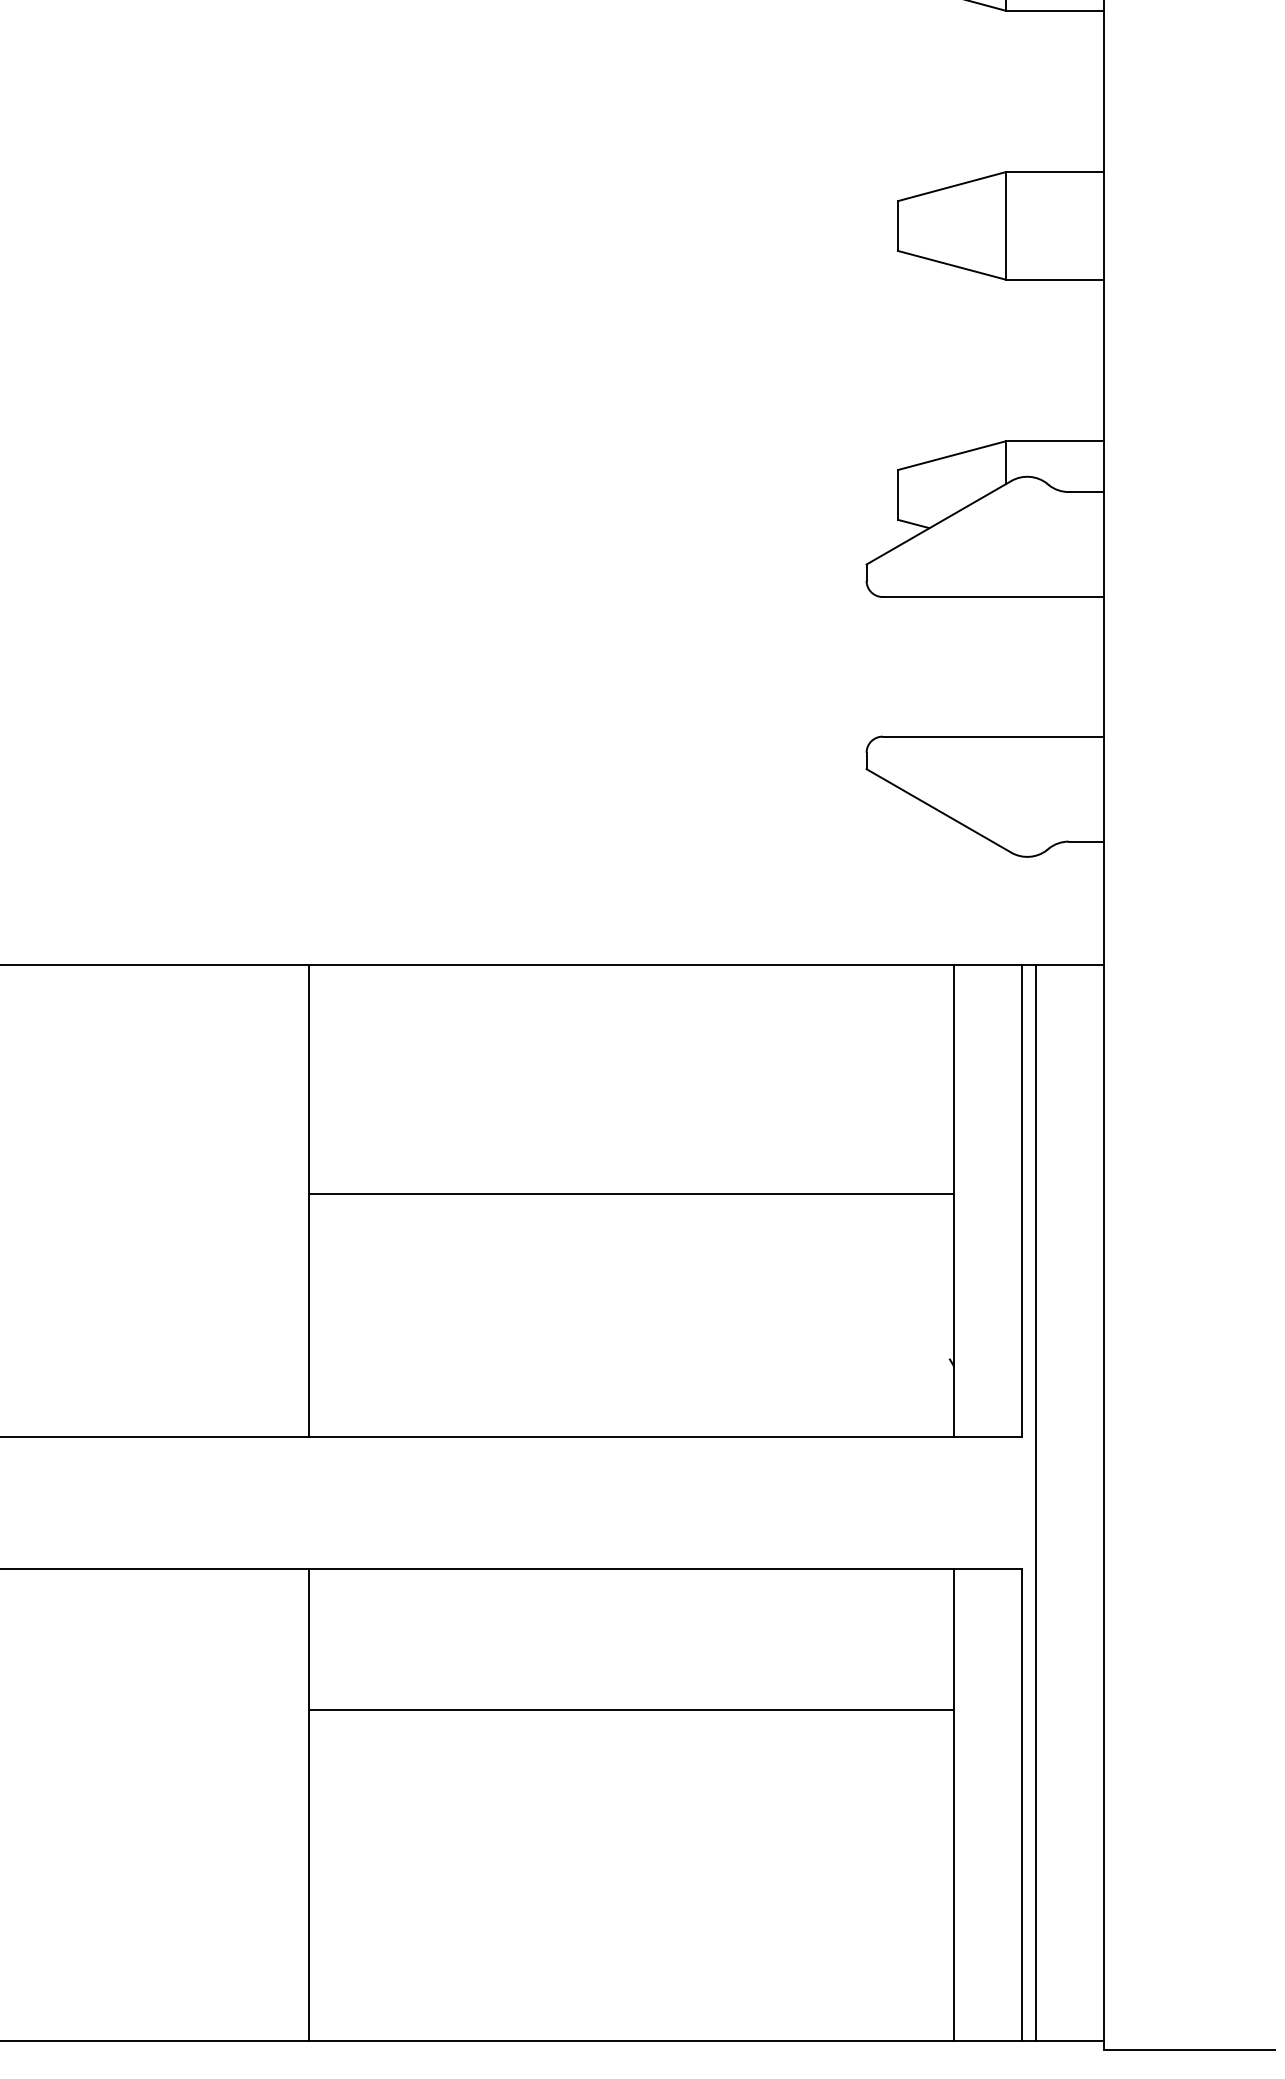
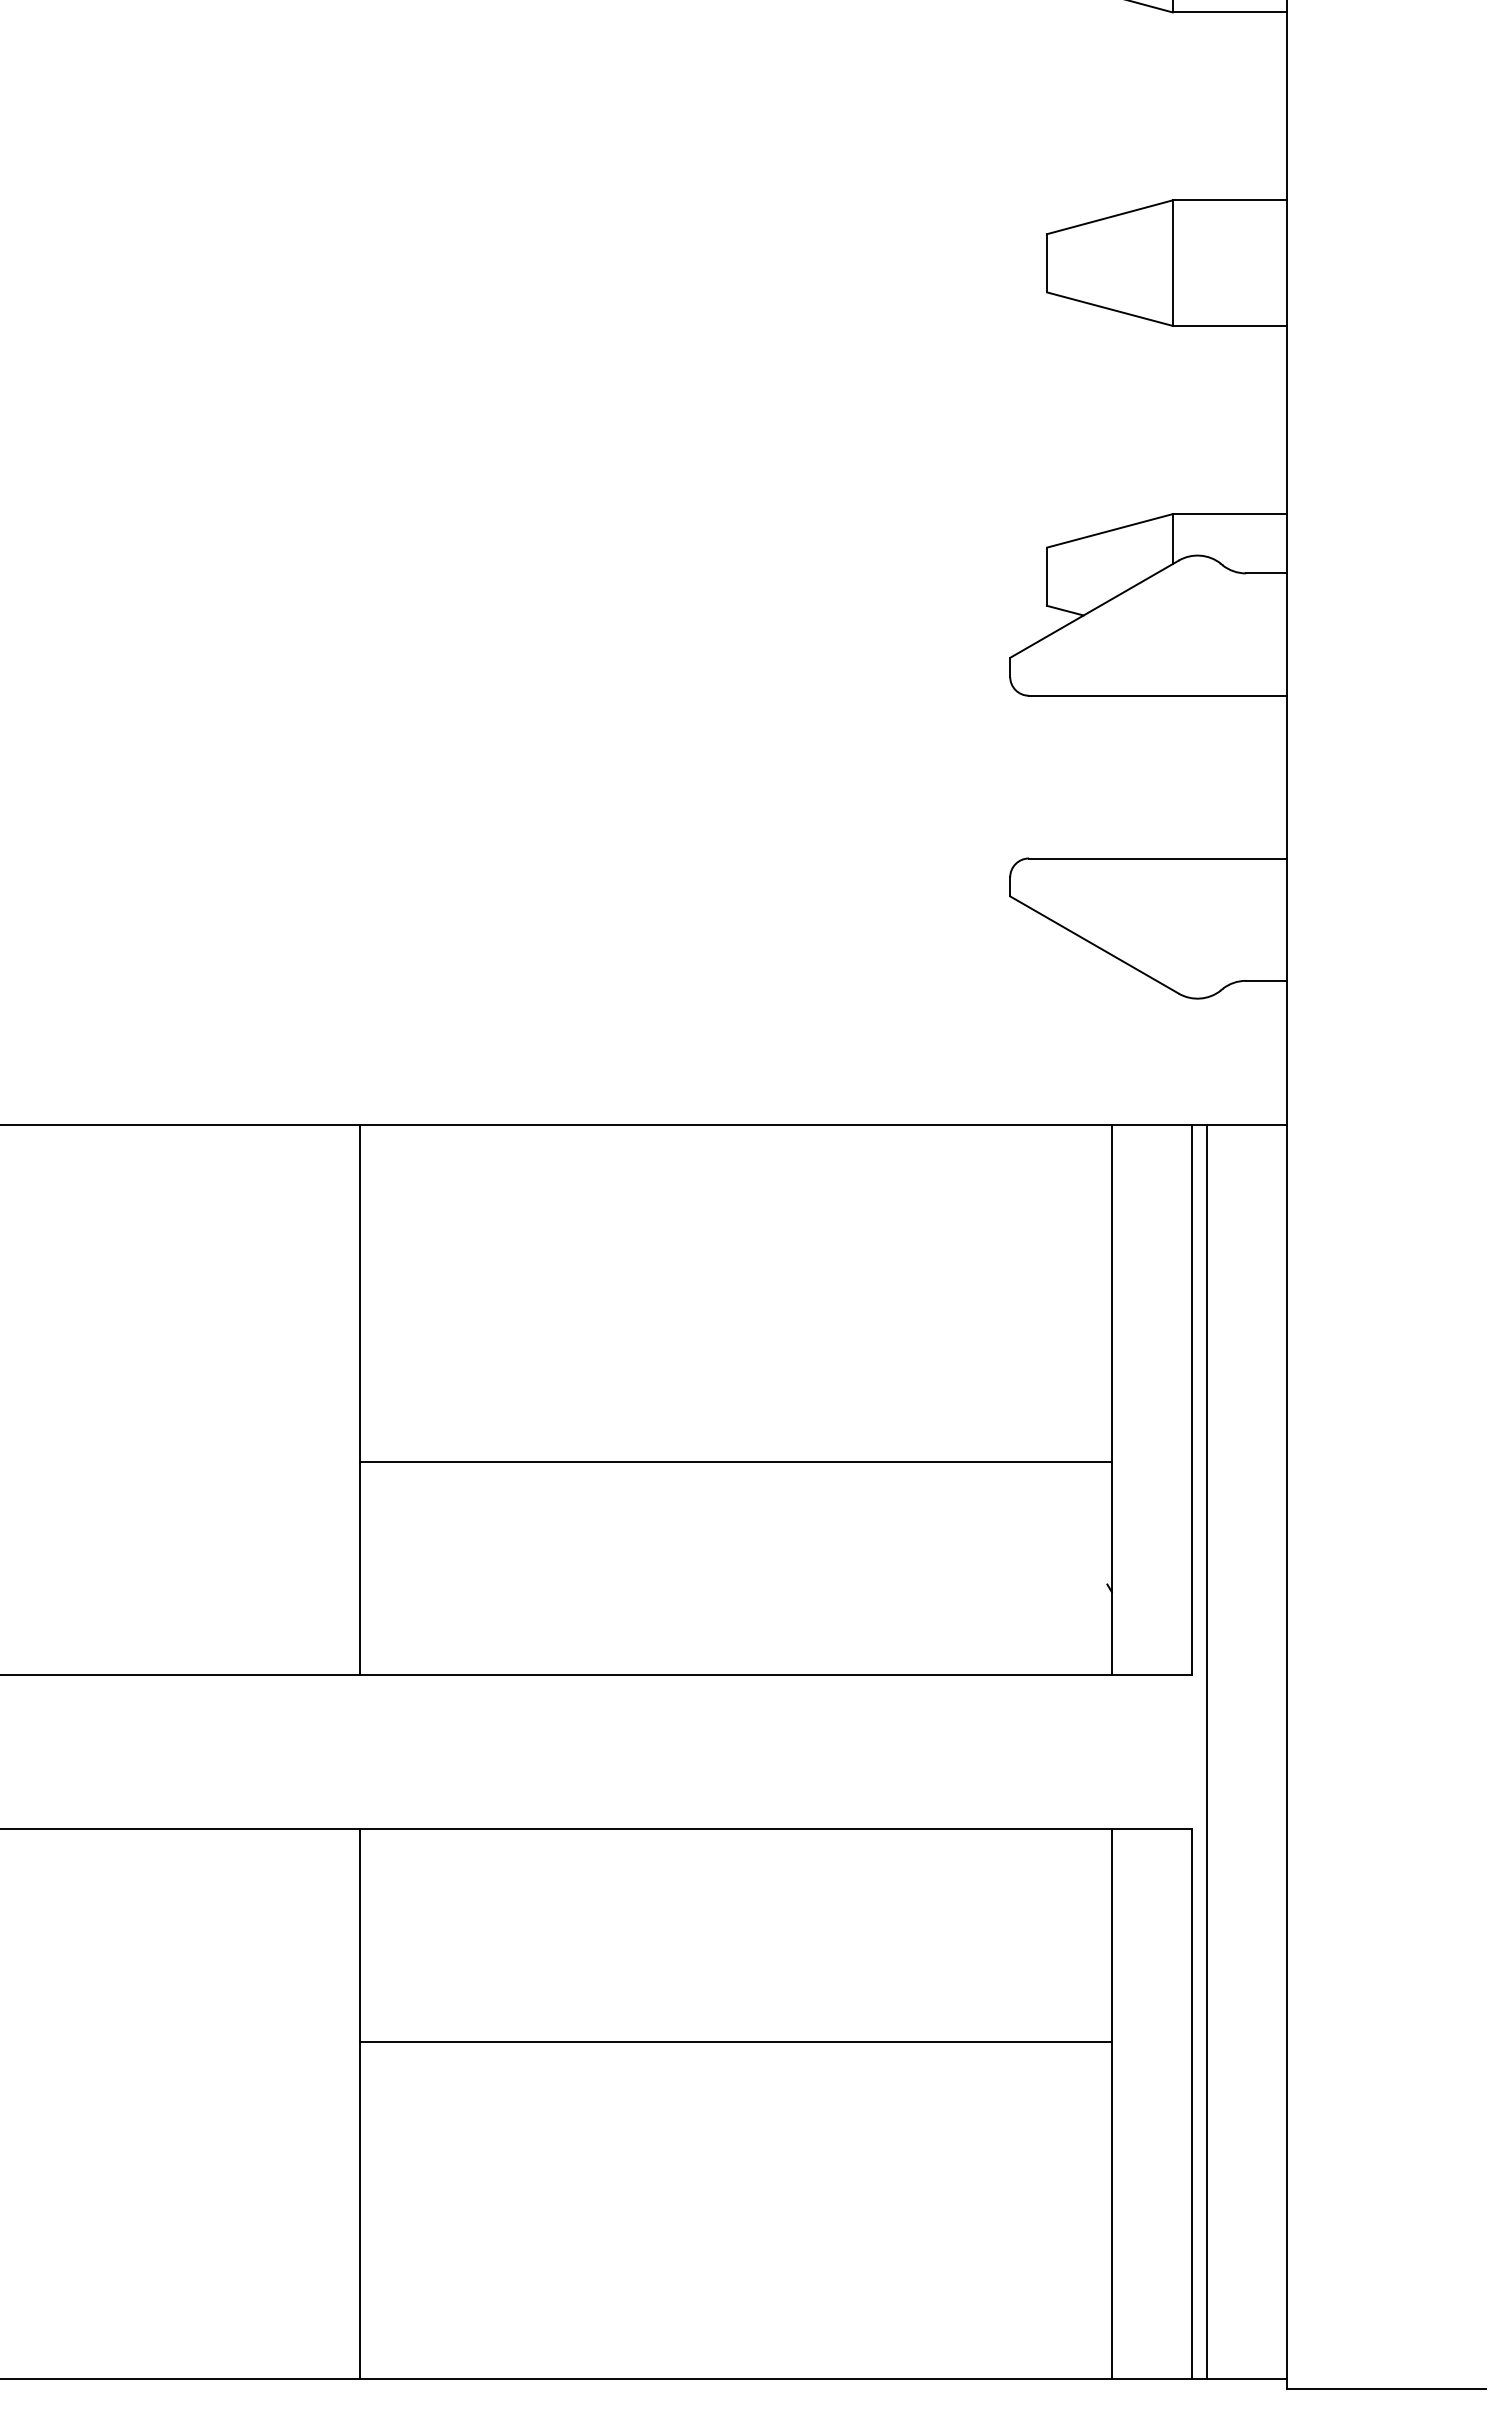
line: (630, 1193) -> (735, 1461), moved
line: (630, 1709) -> (735, 2041), moved

